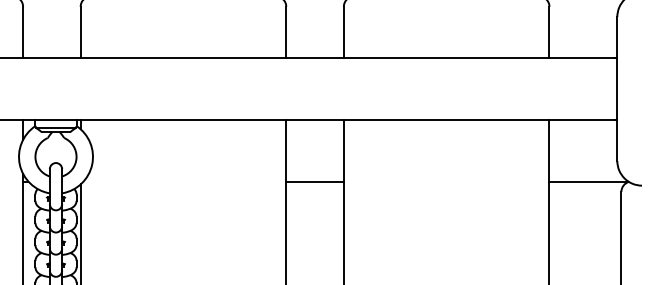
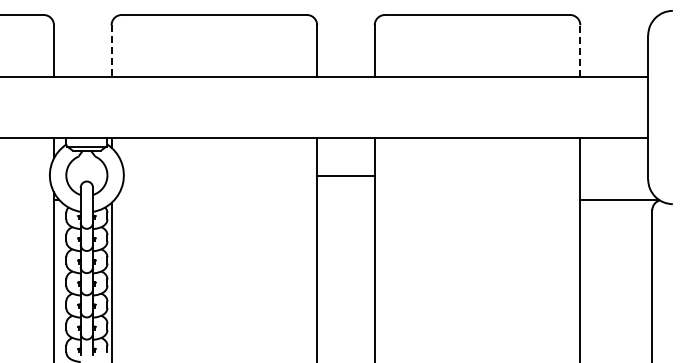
line: (80, 32) -> (111, 50), solid -> dashed
line: (549, 32) -> (580, 50), solid -> dashed
line: (314, 182) -> (345, 176), moved

